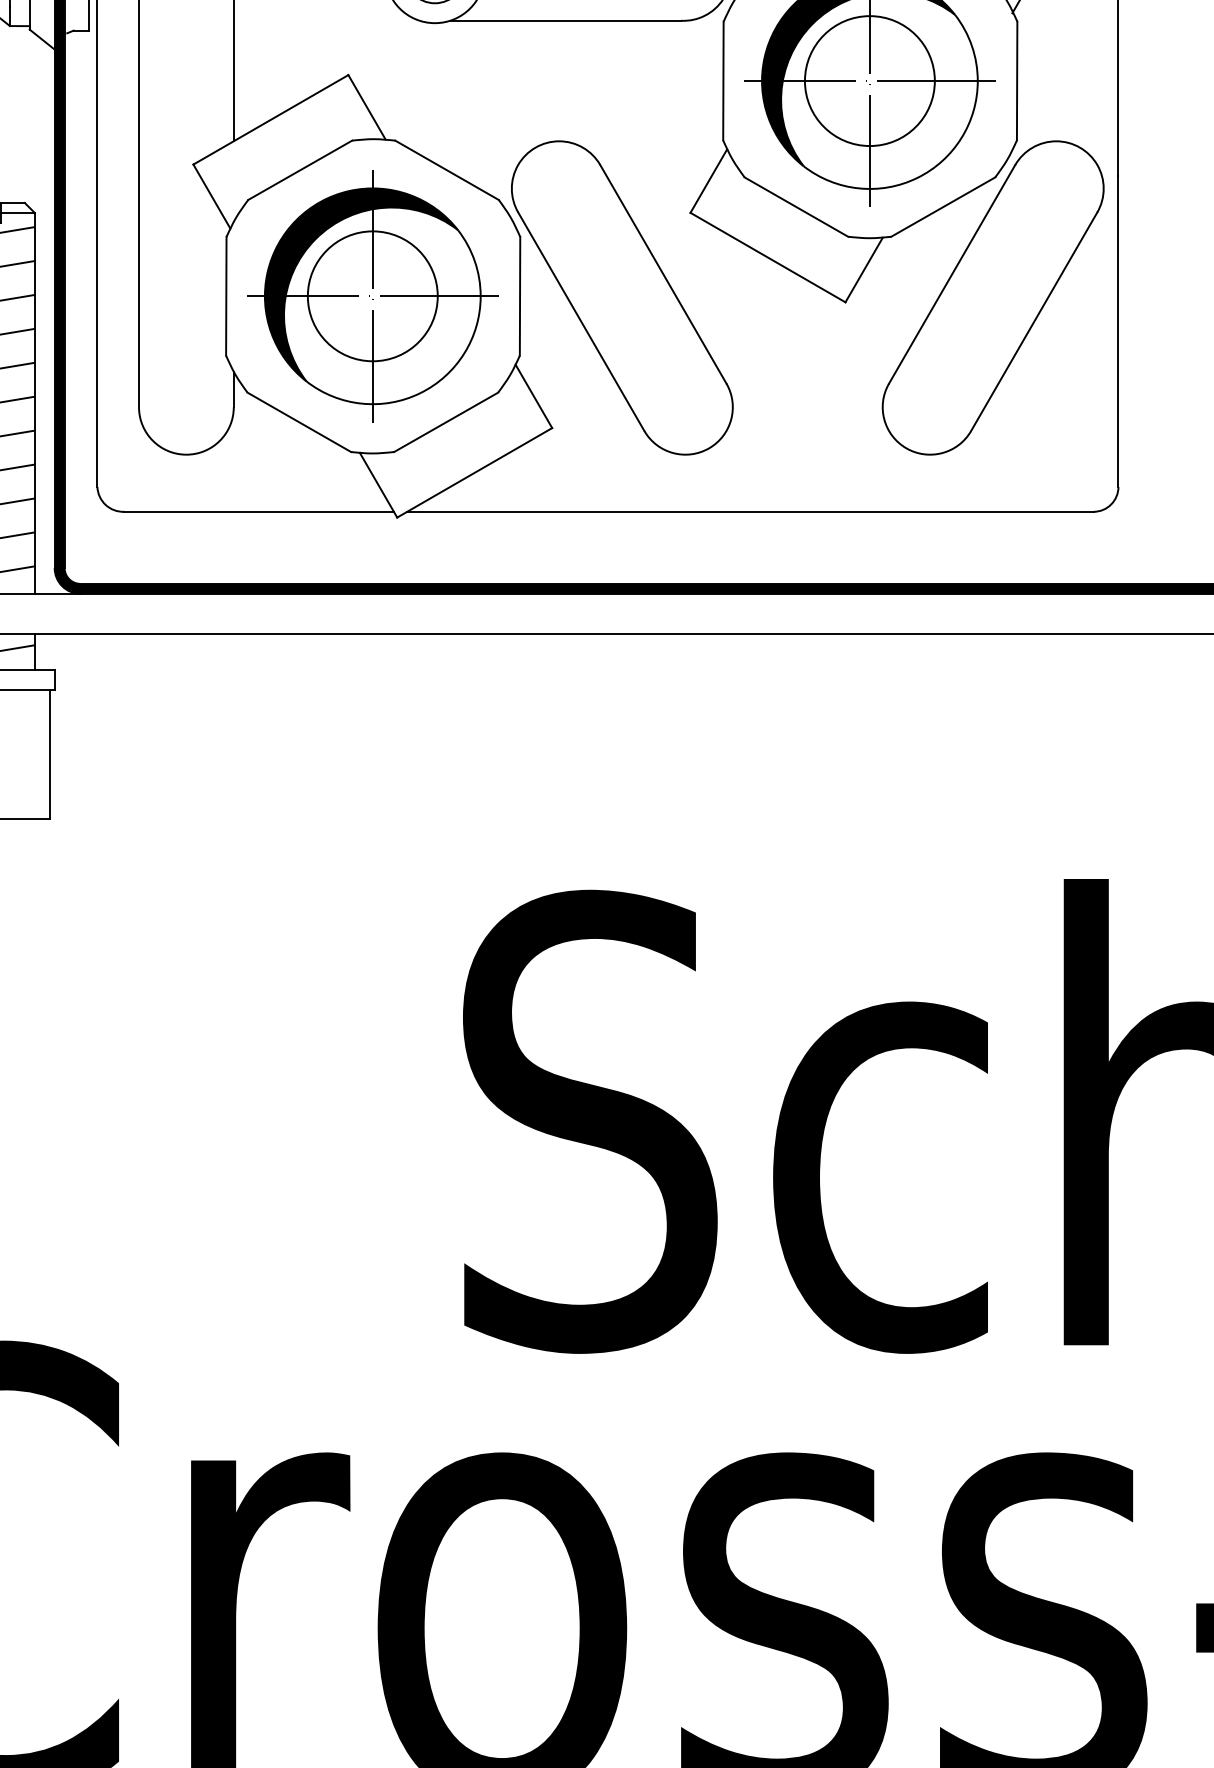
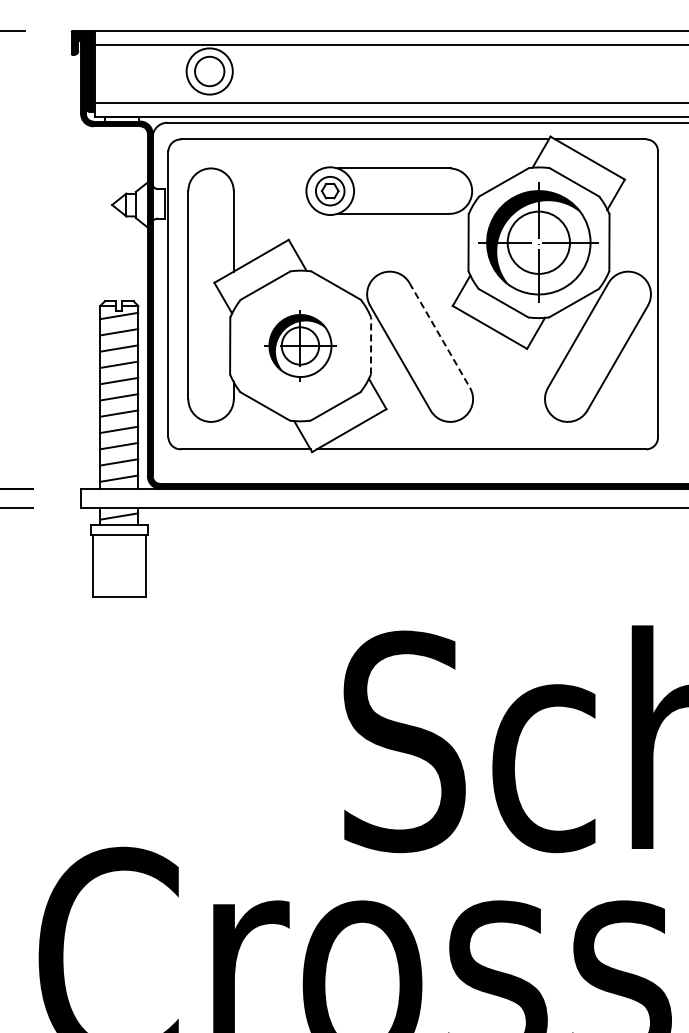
line: (662, 274) -> (439, 335), solid -> dashed
part: (372, 295) -> (300, 345), size x0.6
line: (520, 295) -> (371, 345), solid -> dashed

